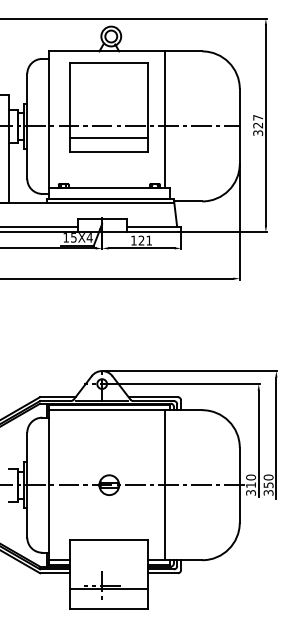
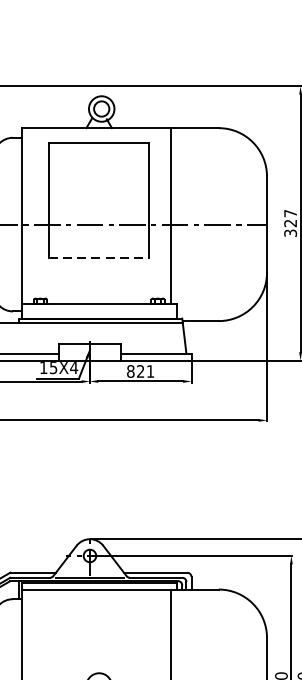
line: (109, 138) -> (99, 240), removed
line: (109, 152) -> (99, 258), solid -> dashed
text: (133, 240) -> (130, 371), 121 -> 821

